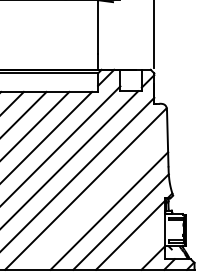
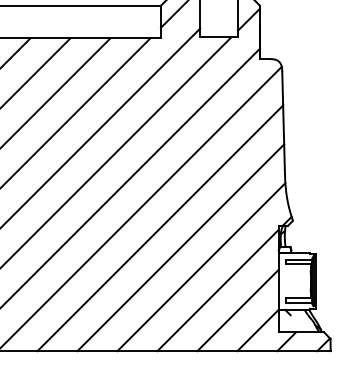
line: (97, 199) -> (159, 227), added
line: (141, 246) -> (237, 310), added

